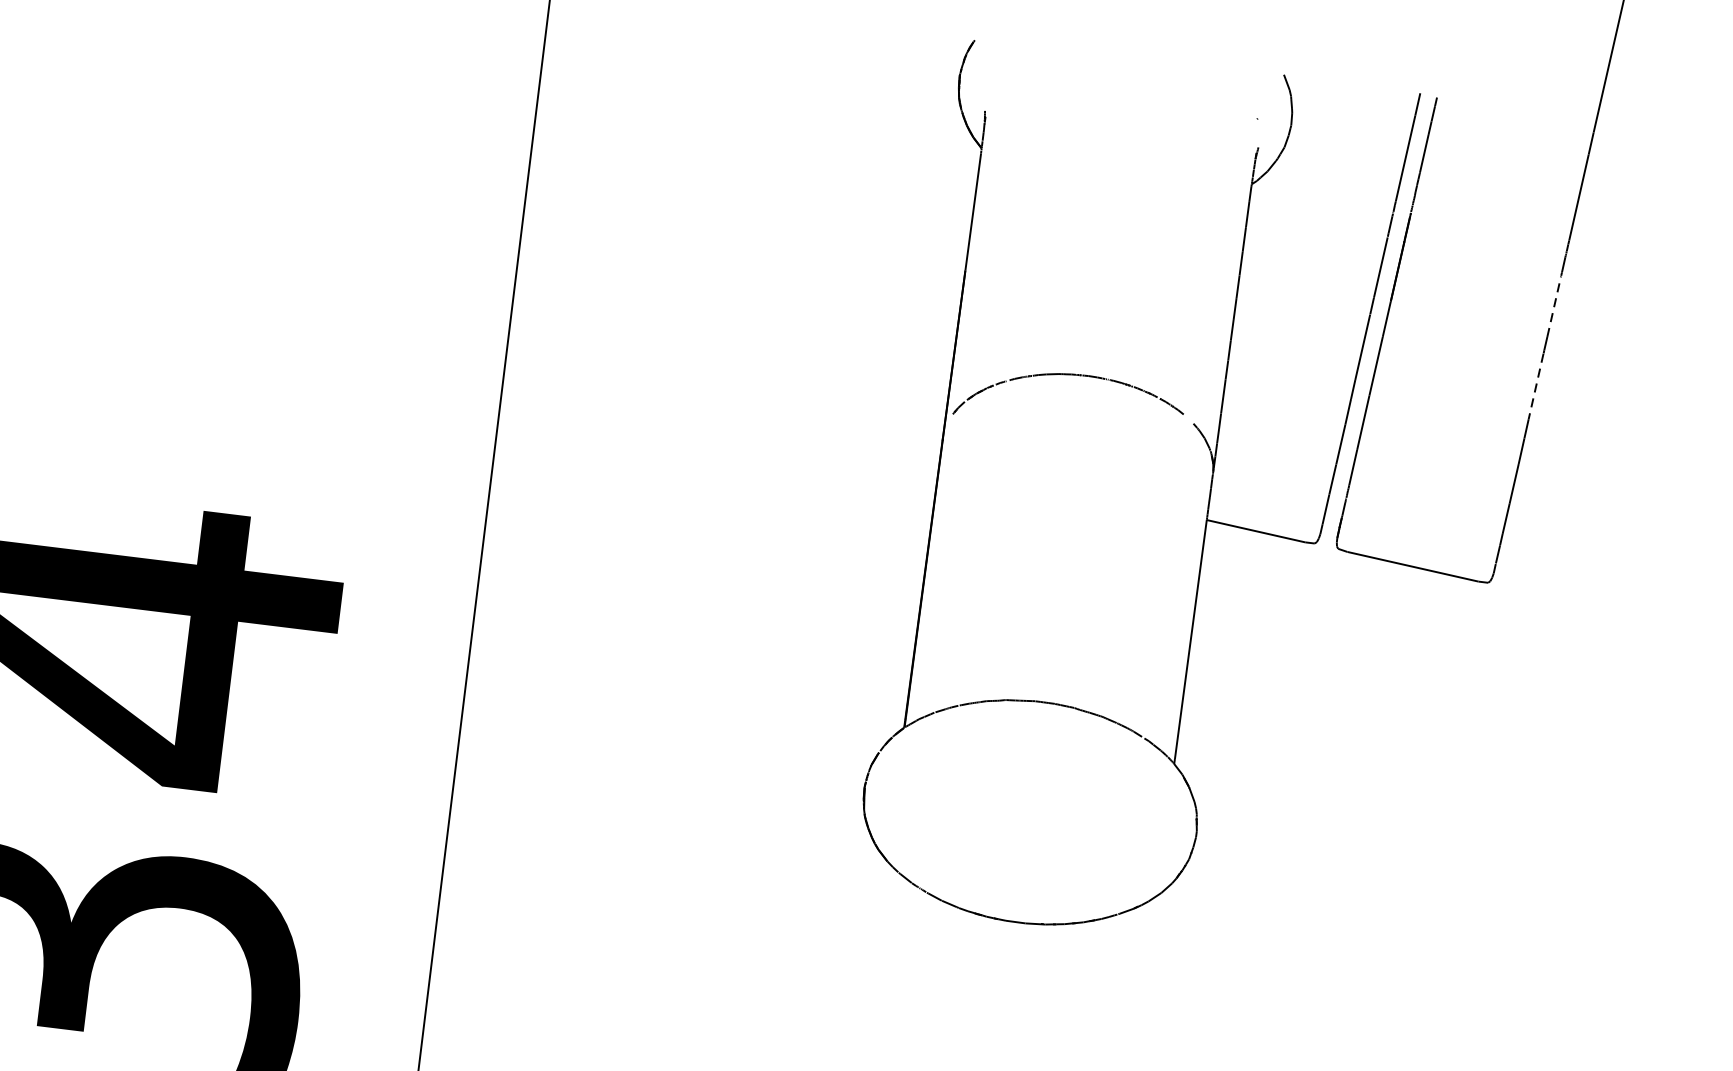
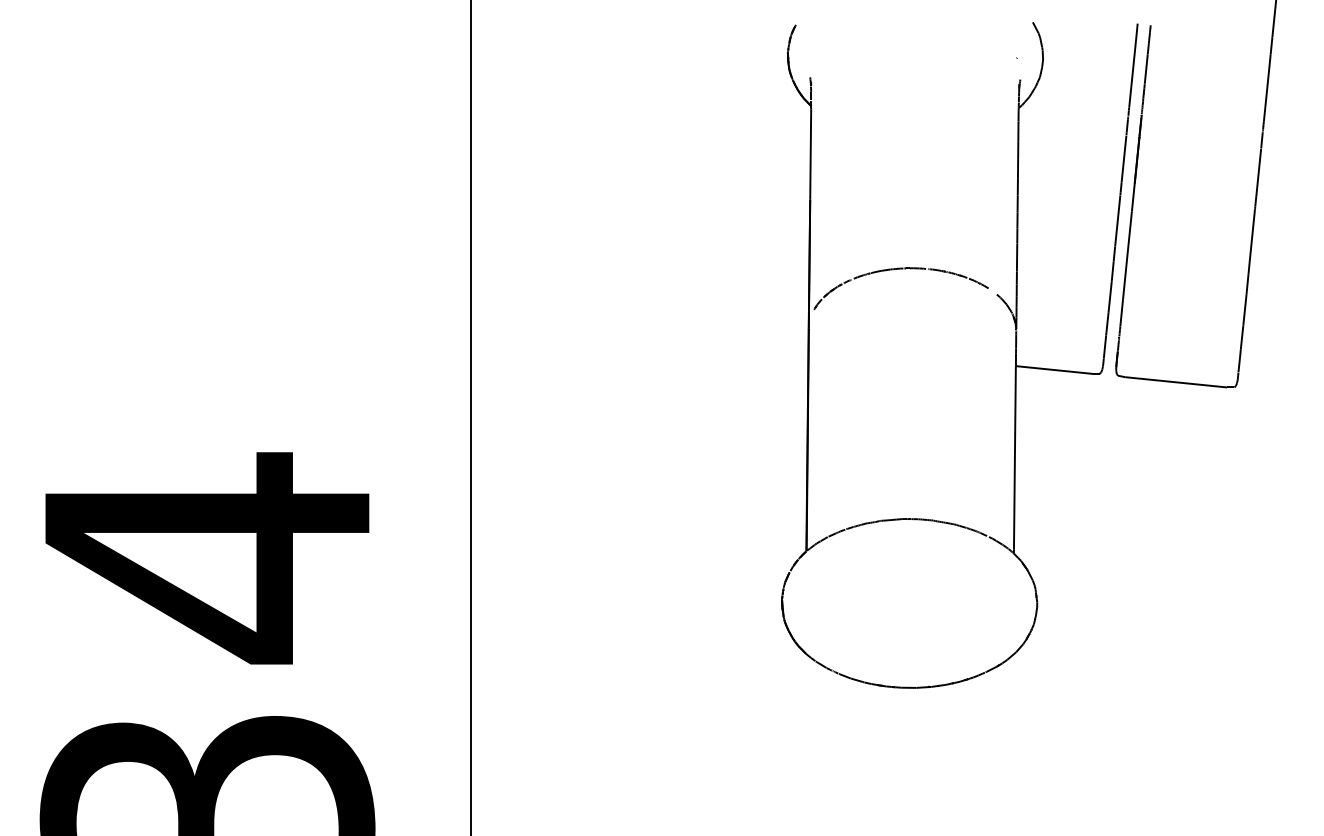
line: (1553, 306) -> (1258, 172), dashed -> solid
line: (1536, 386) -> (1252, 234), dashed -> solid

